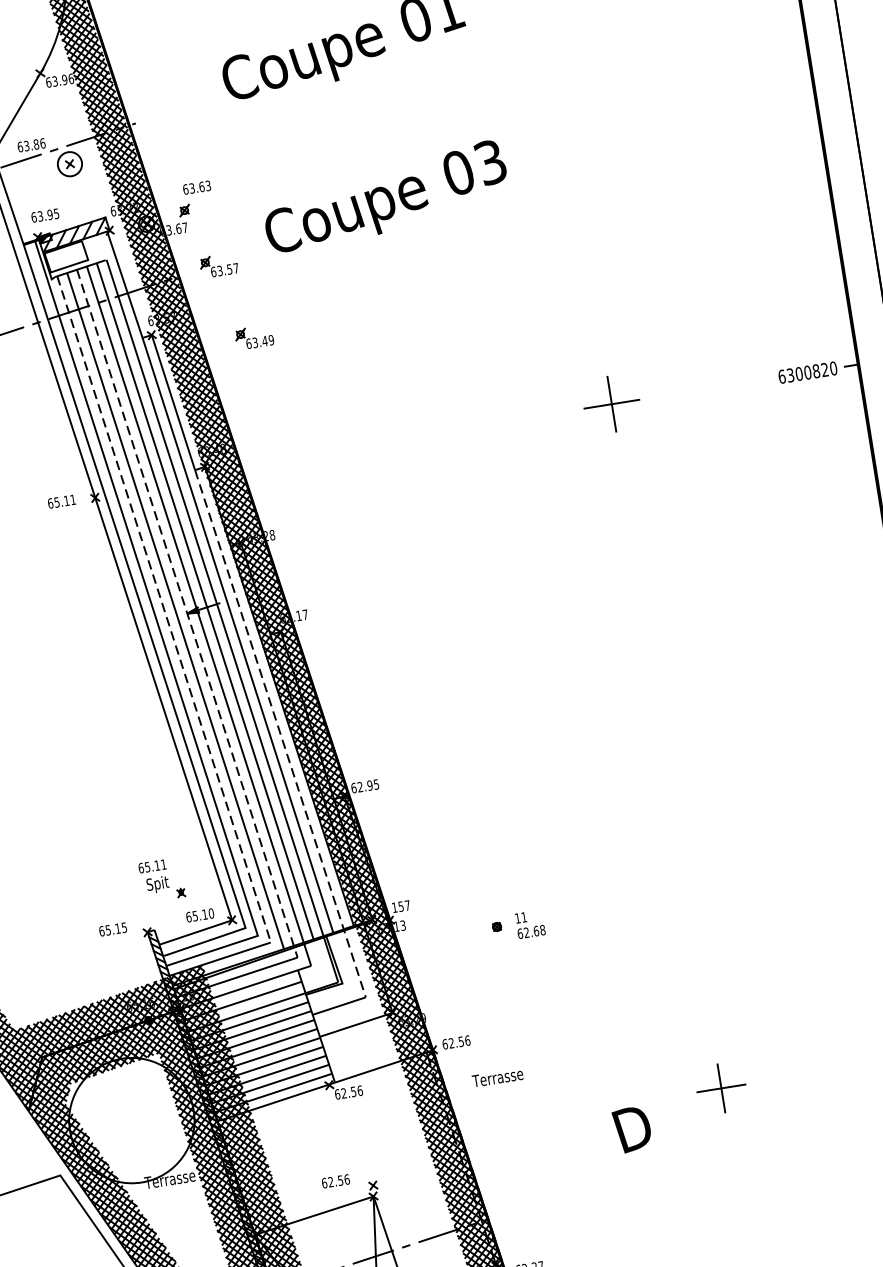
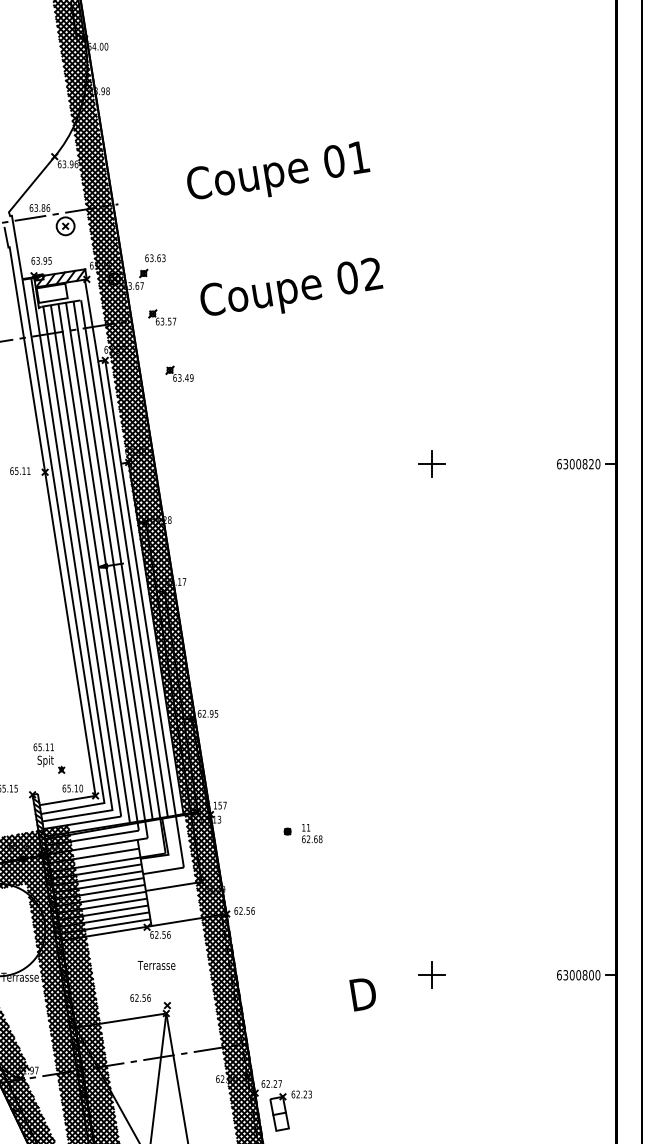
text: (491, 162) -> (372, 274), 03 -> 02
part: (610, 403) -> (431, 463), size x0.62
line: (164, 610) -> (82, 562), dashed -> solid
line: (187, 613) -> (98, 567), dashed -> solid
line: (280, 734) -> (152, 666), dashed -> solid
text: (497, 1077) -> (156, 965), moved
part: (720, 1087) -> (431, 974), size x0.71

